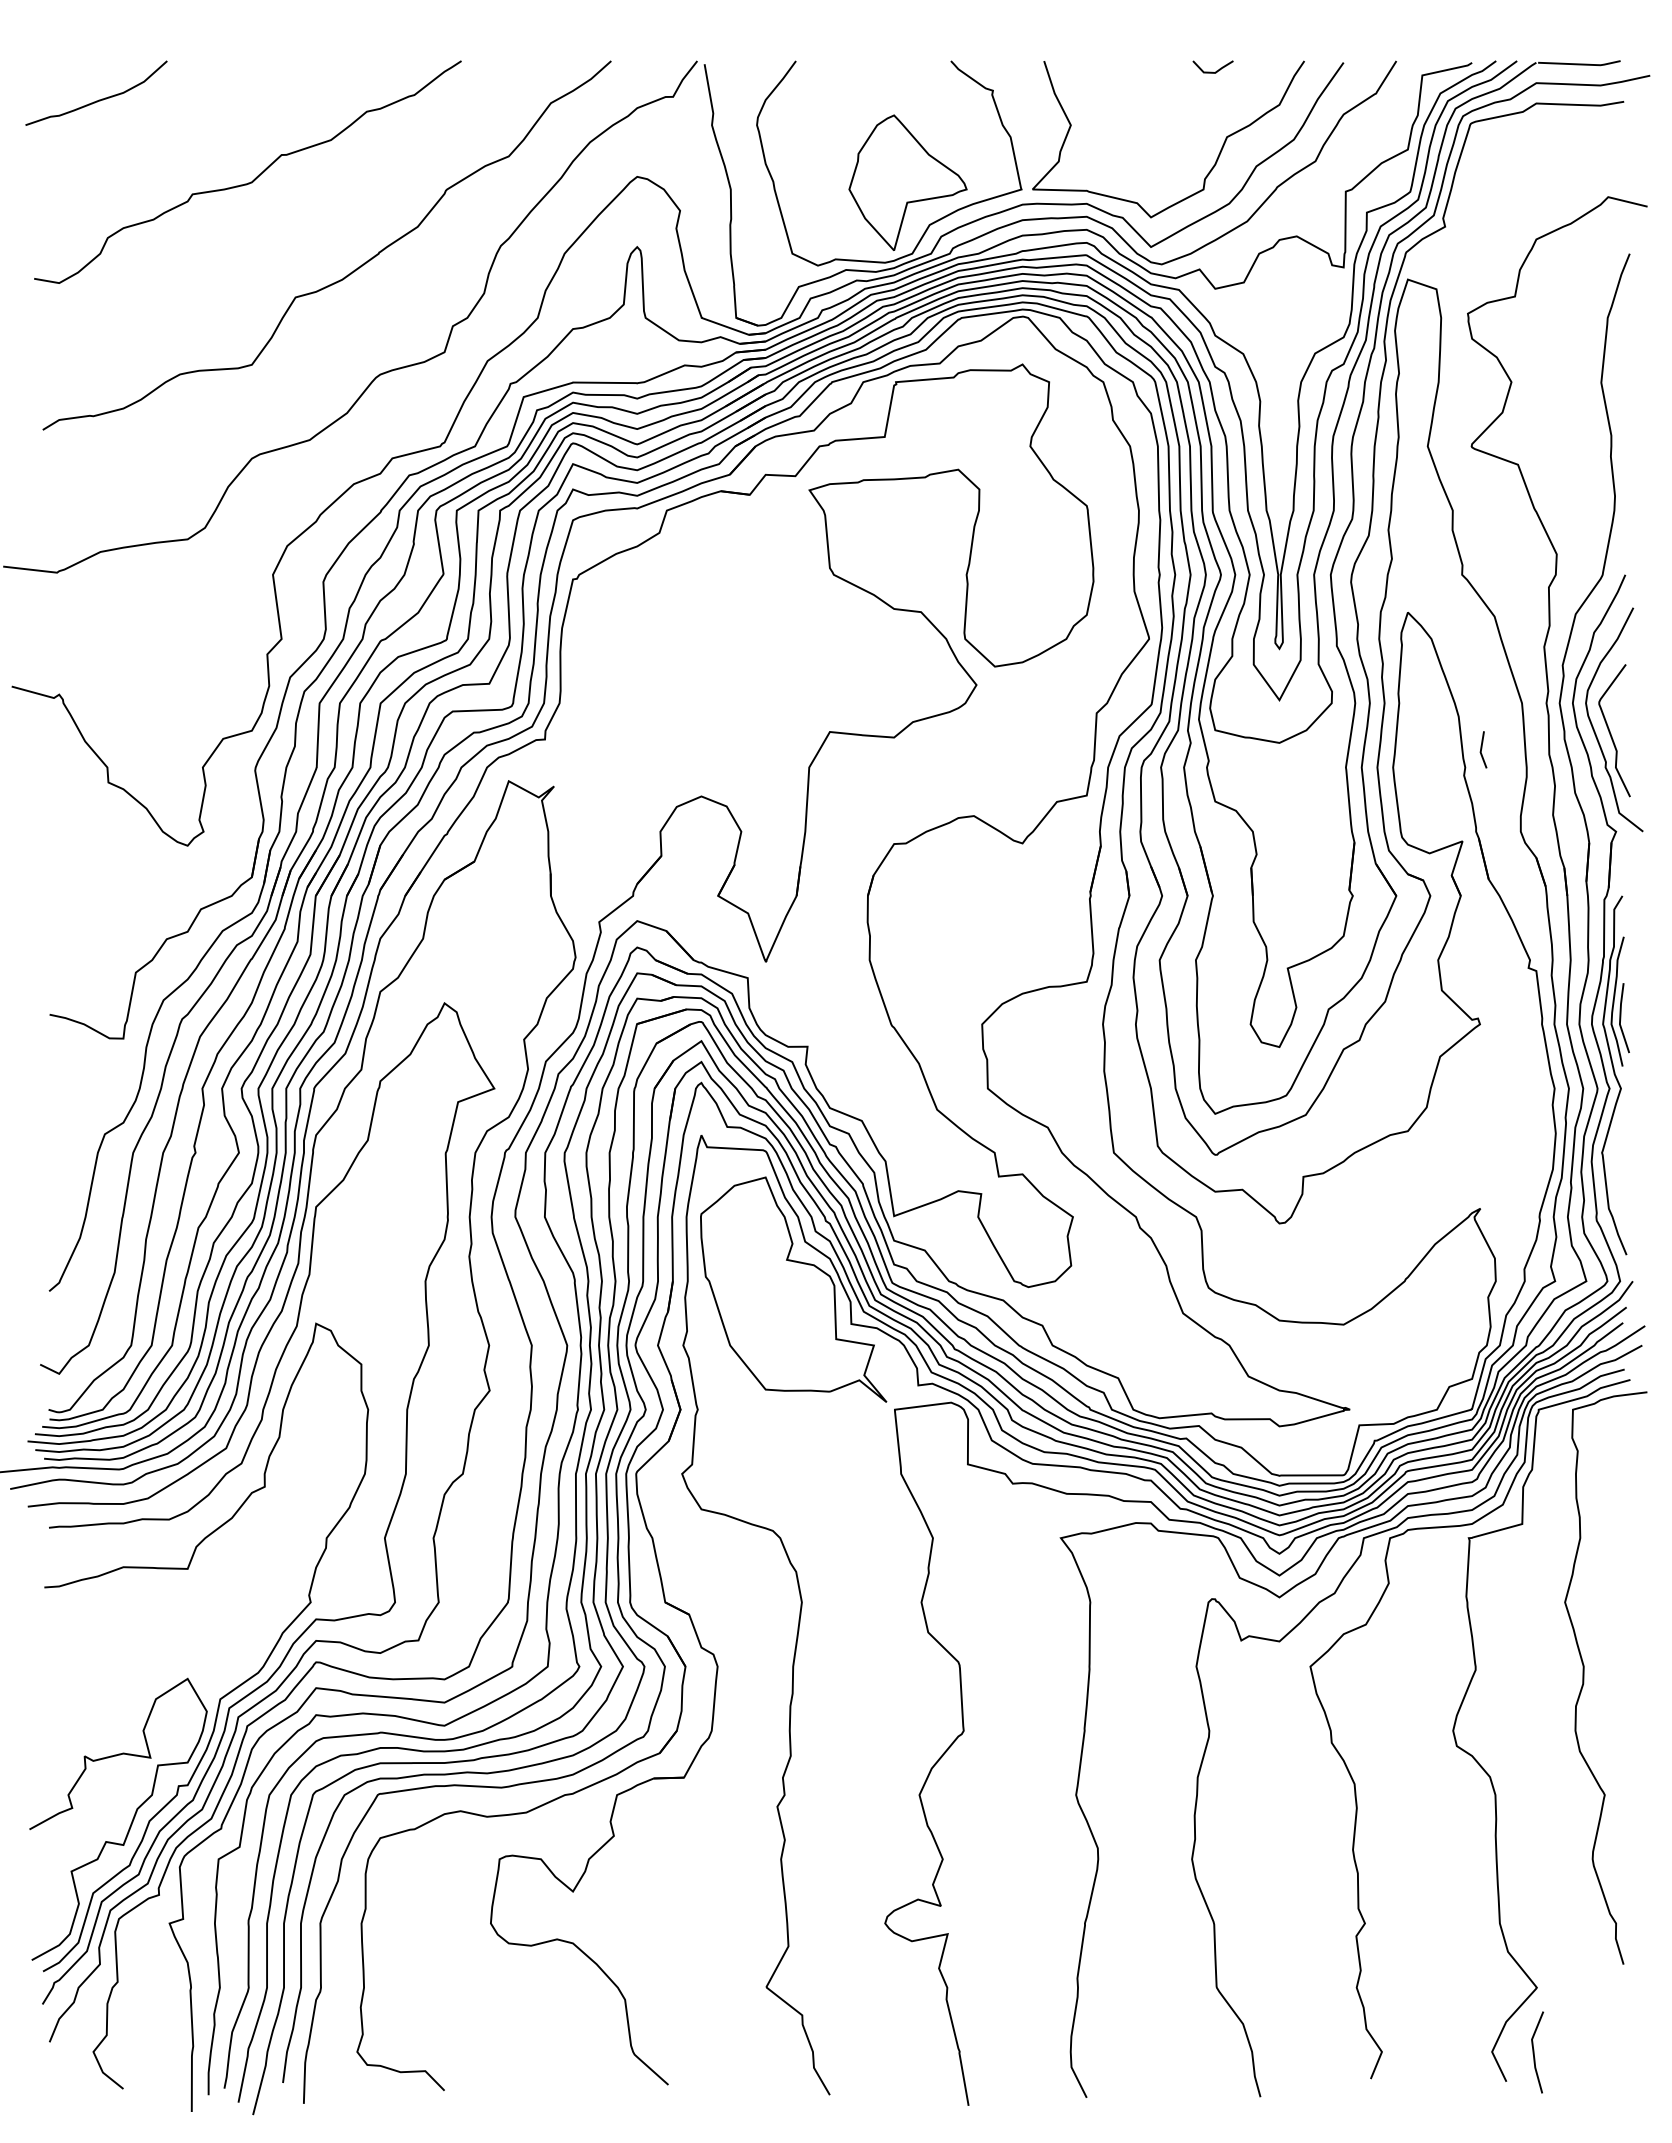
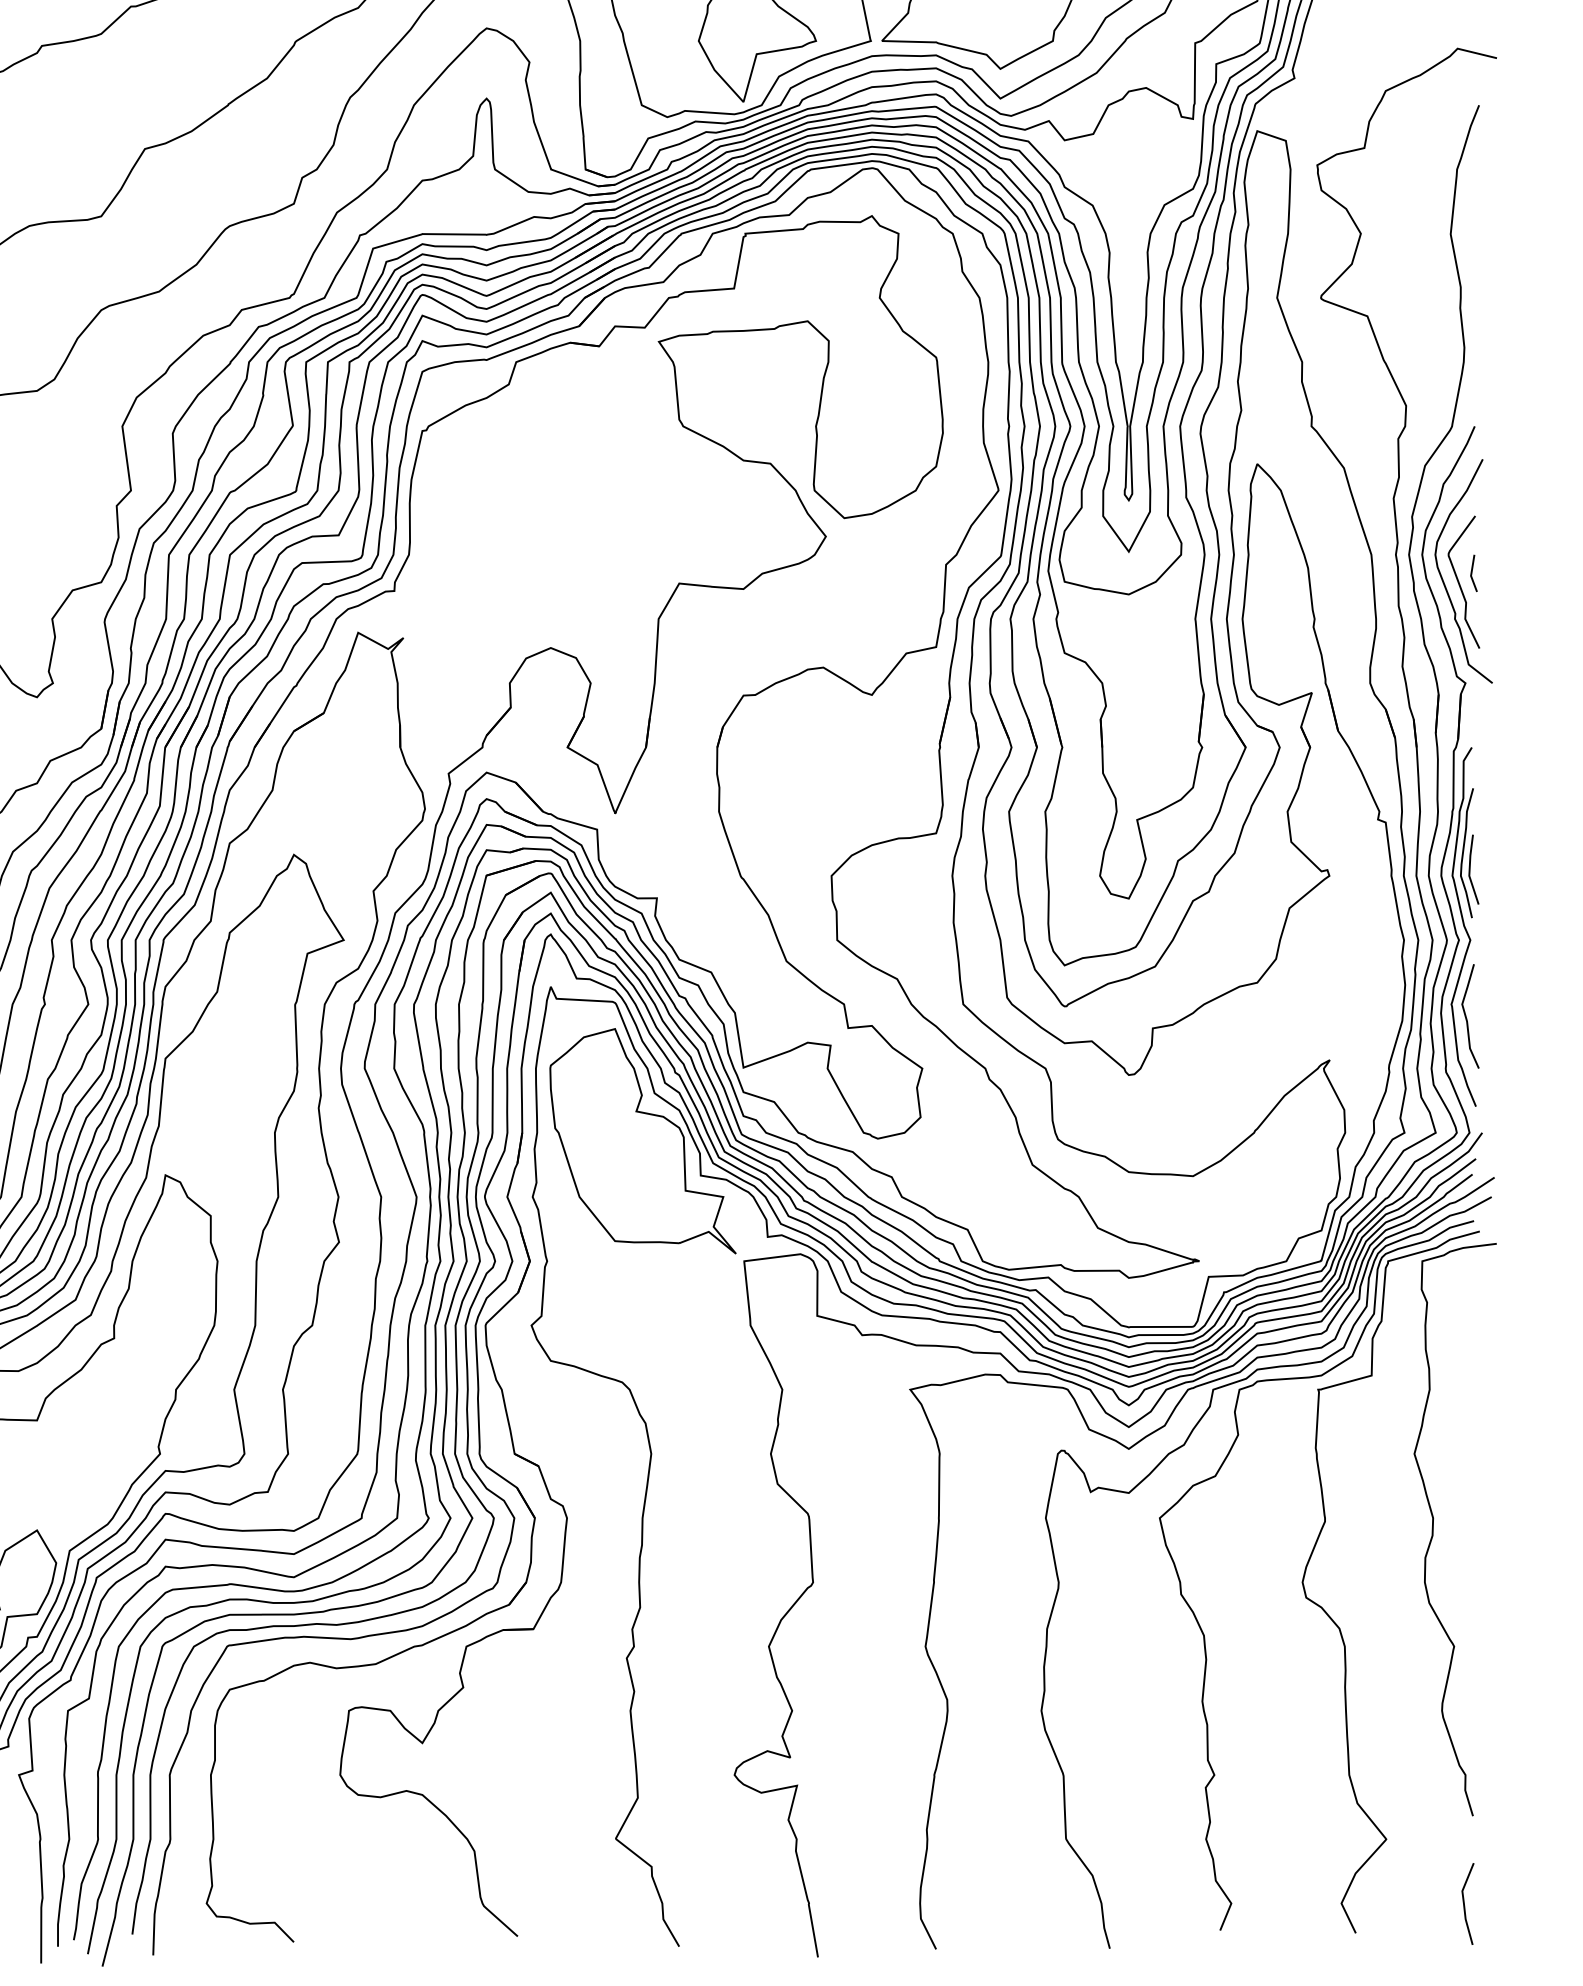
line: (1482, 748) -> (1472, 572), moved
curve: (1617, 1164) -> (1466, 1016), added
line: (1534, 2052) -> (1464, 1904), moved

